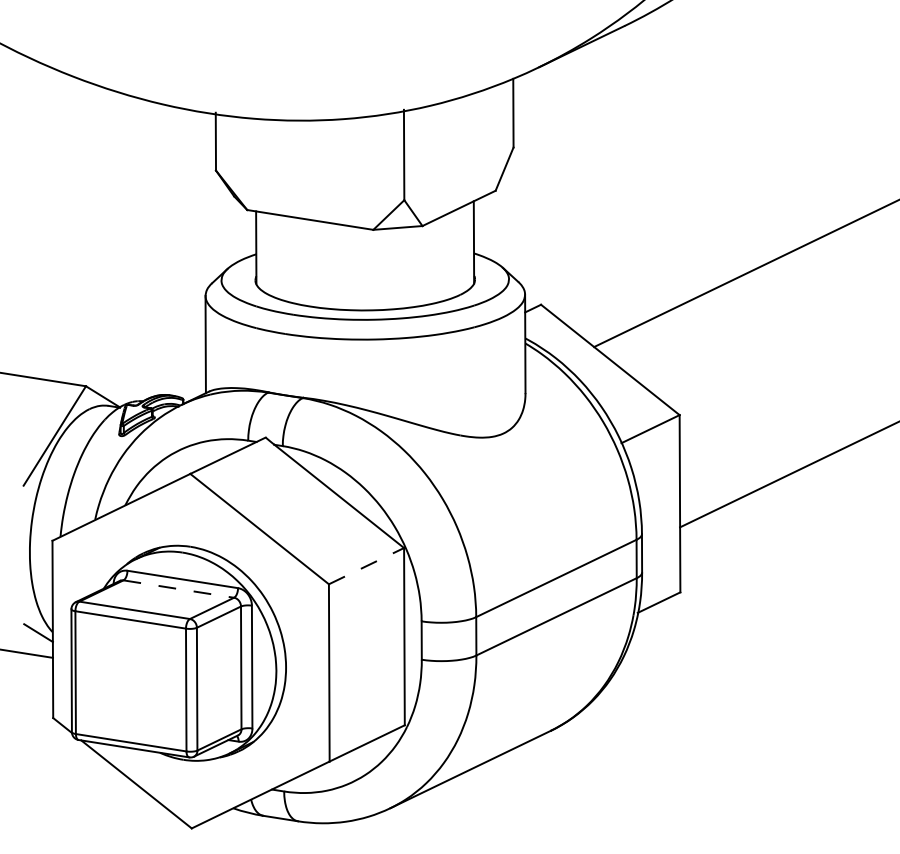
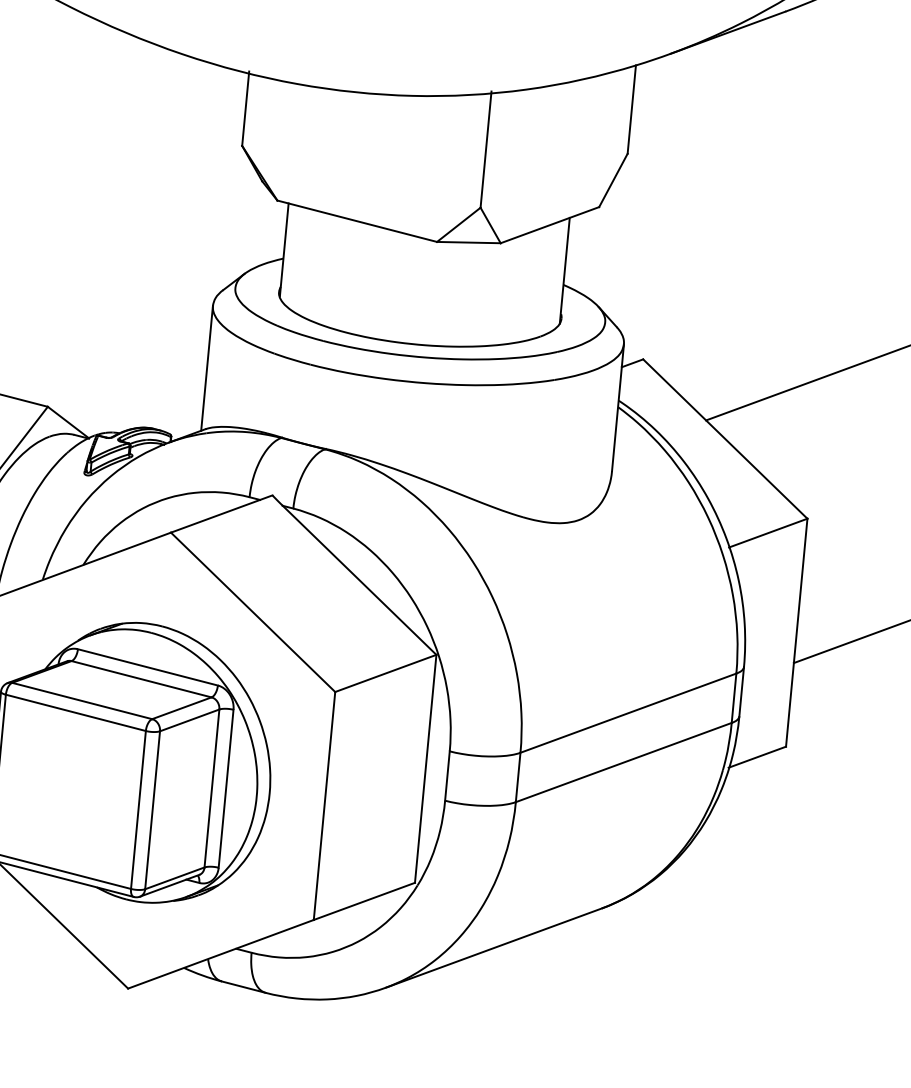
line: (366, 566) -> (385, 673), dashed -> solid
line: (178, 589) -> (141, 679), dashed -> solid

